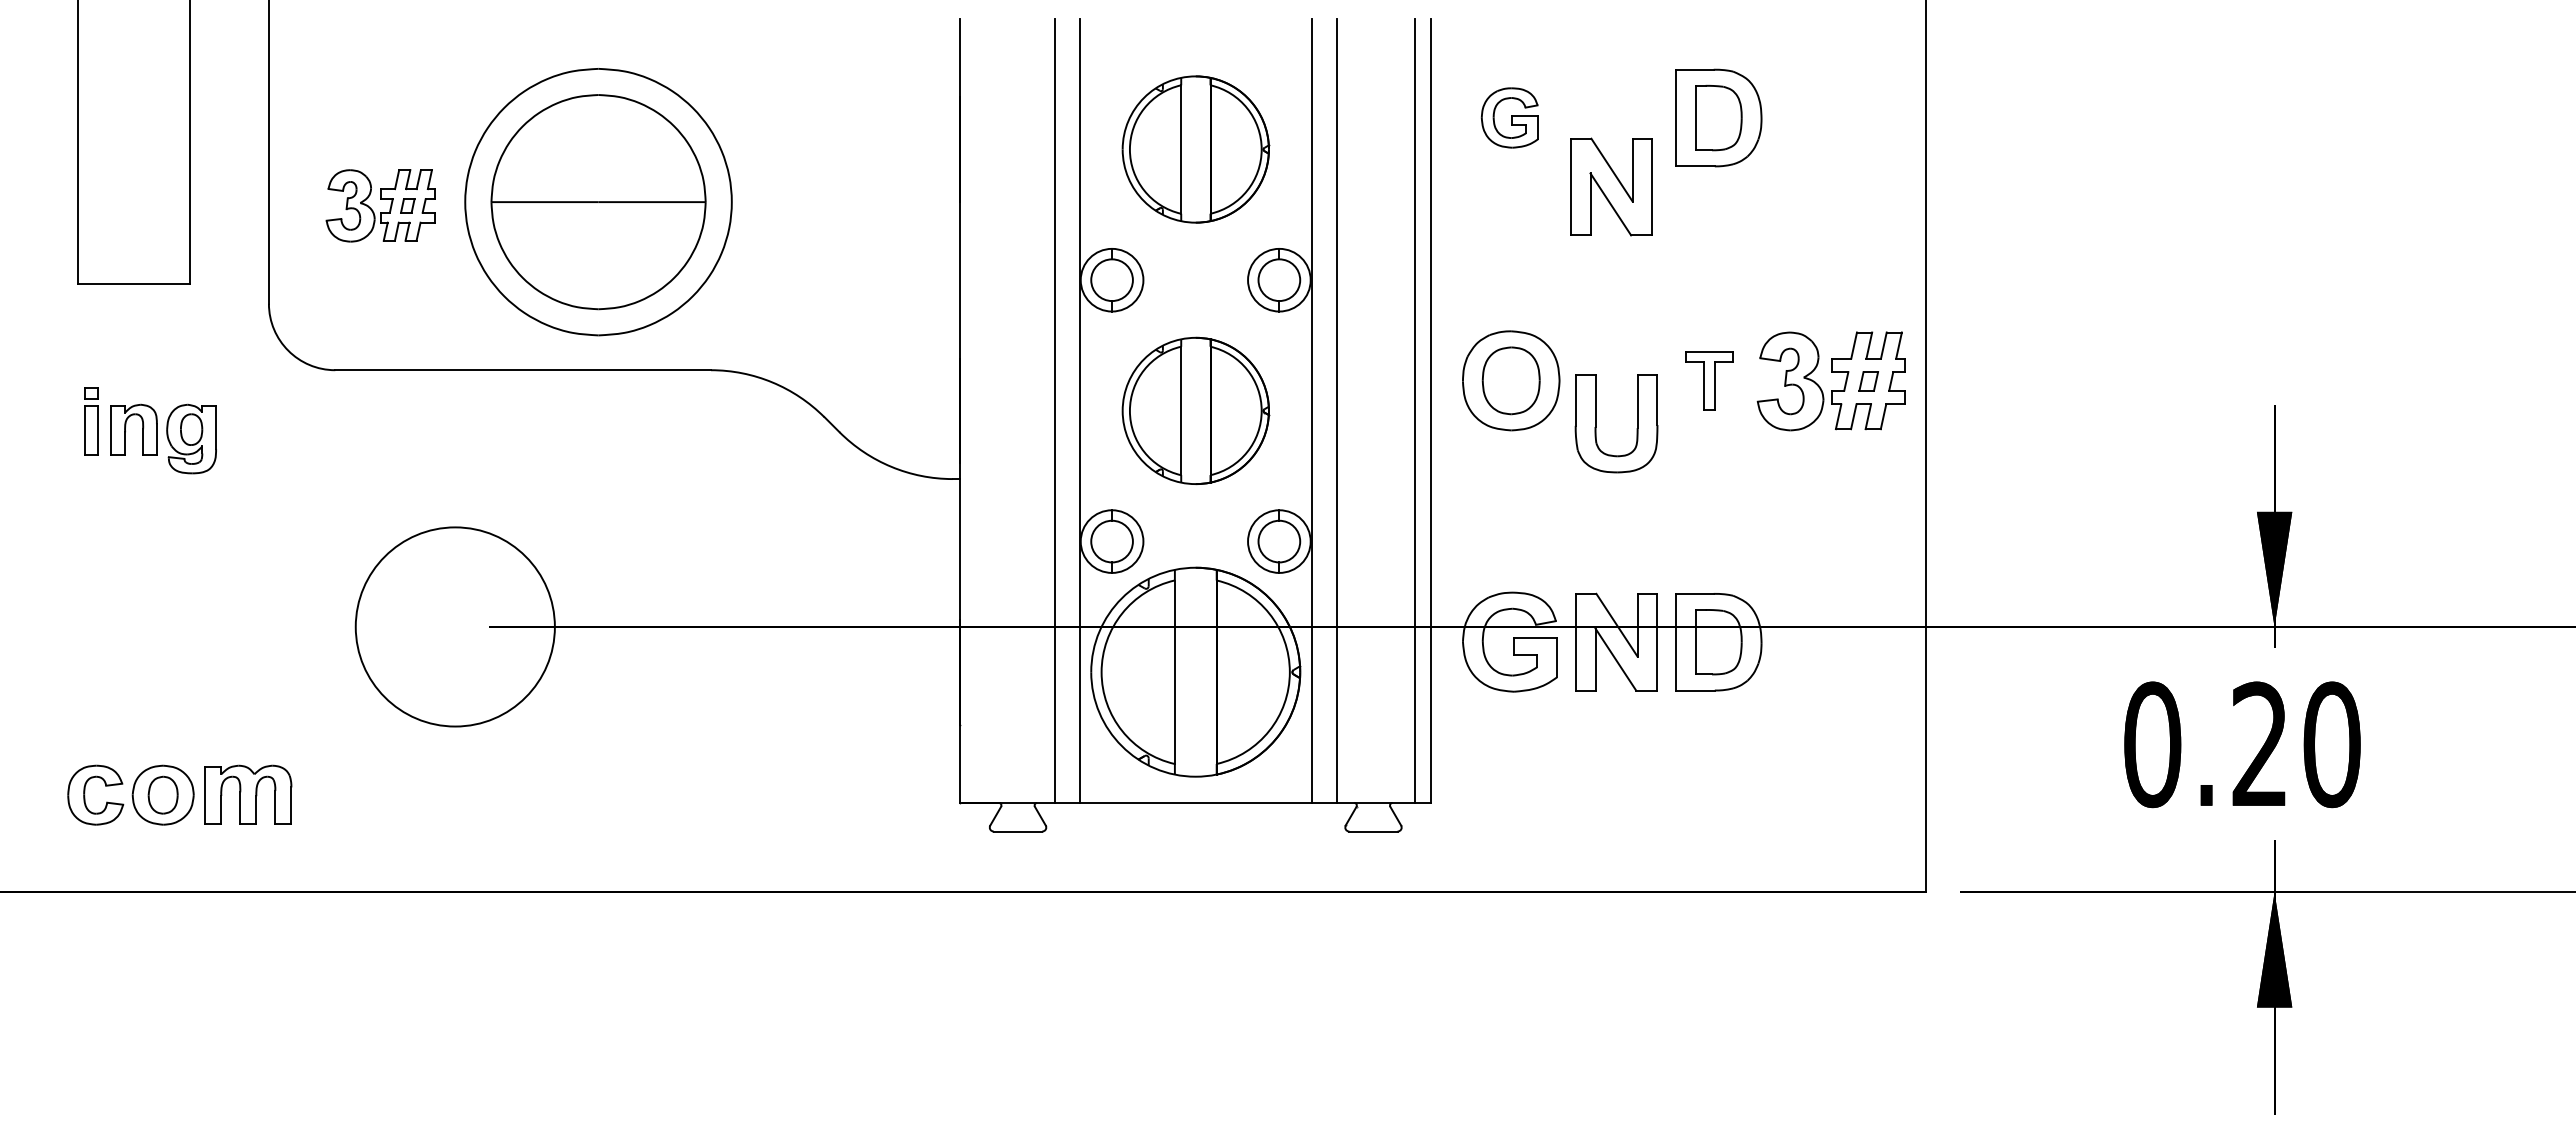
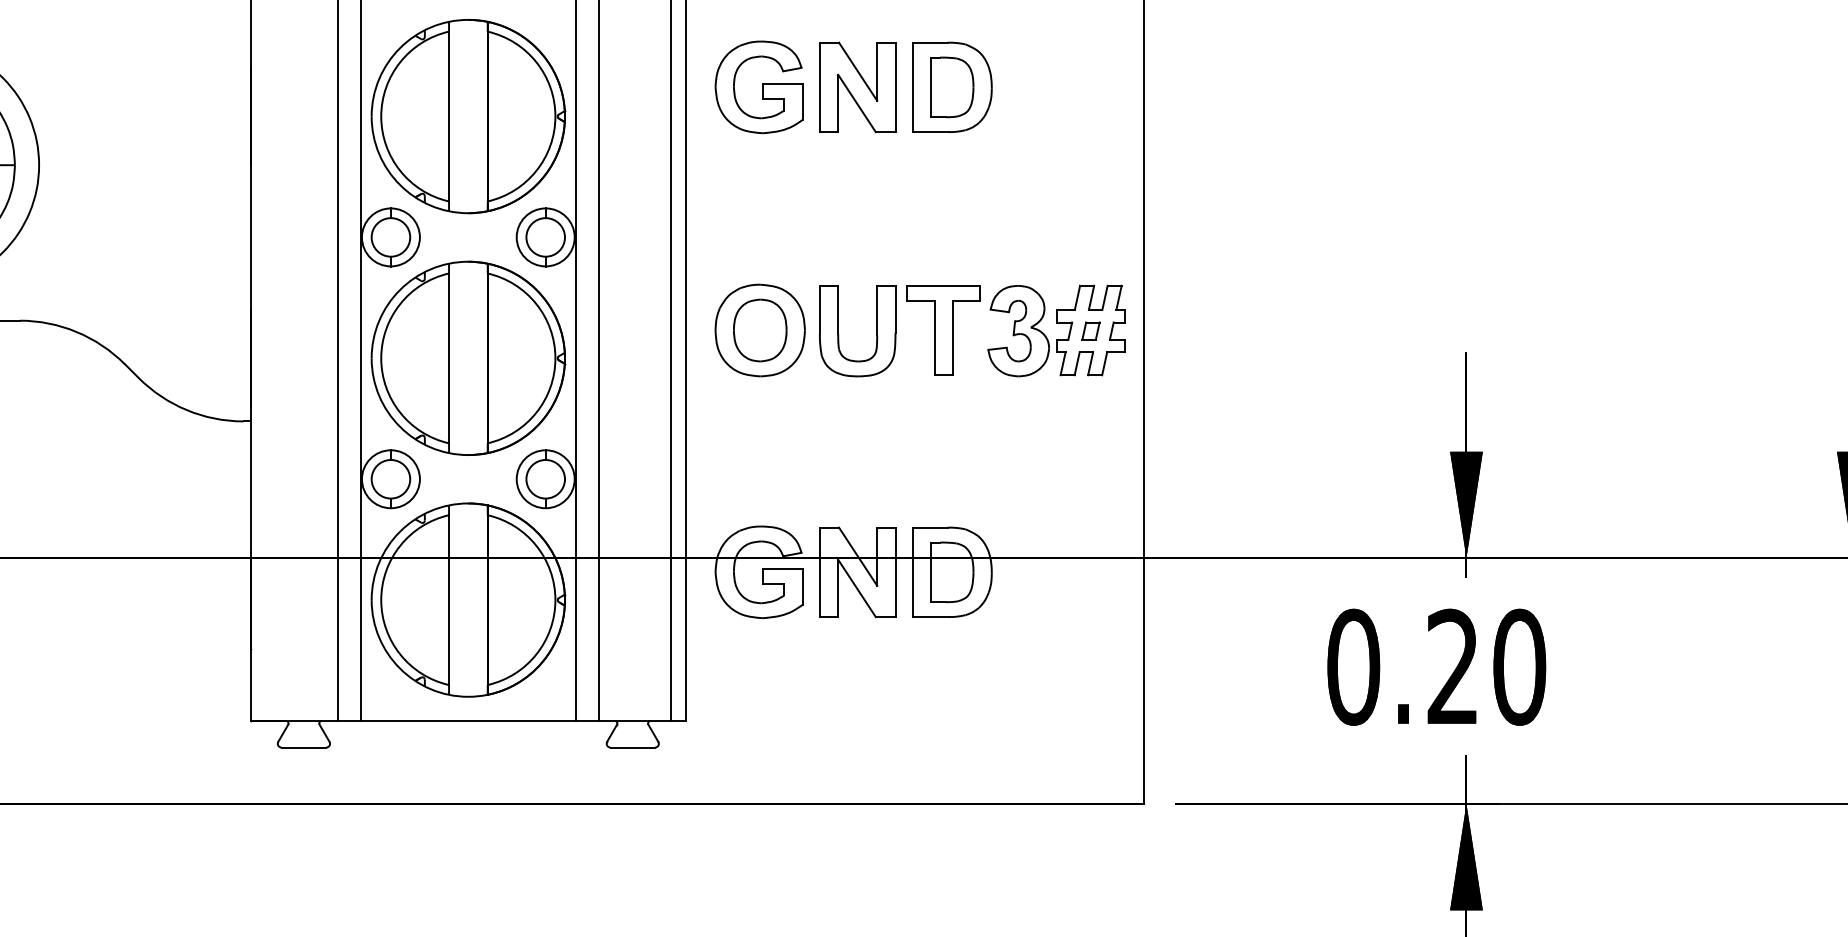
part: (1509, 117) -> (758, 86), size x1.67
part: (1195, 149) -> (468, 116), size x1.43
part: (1611, 186) -> (857, 86), moved
part: (1709, 380) -> (943, 330), size x1.67
part: (1195, 410) -> (468, 357), size x1.43
part: (1596, 423) -> (839, 331), moved

